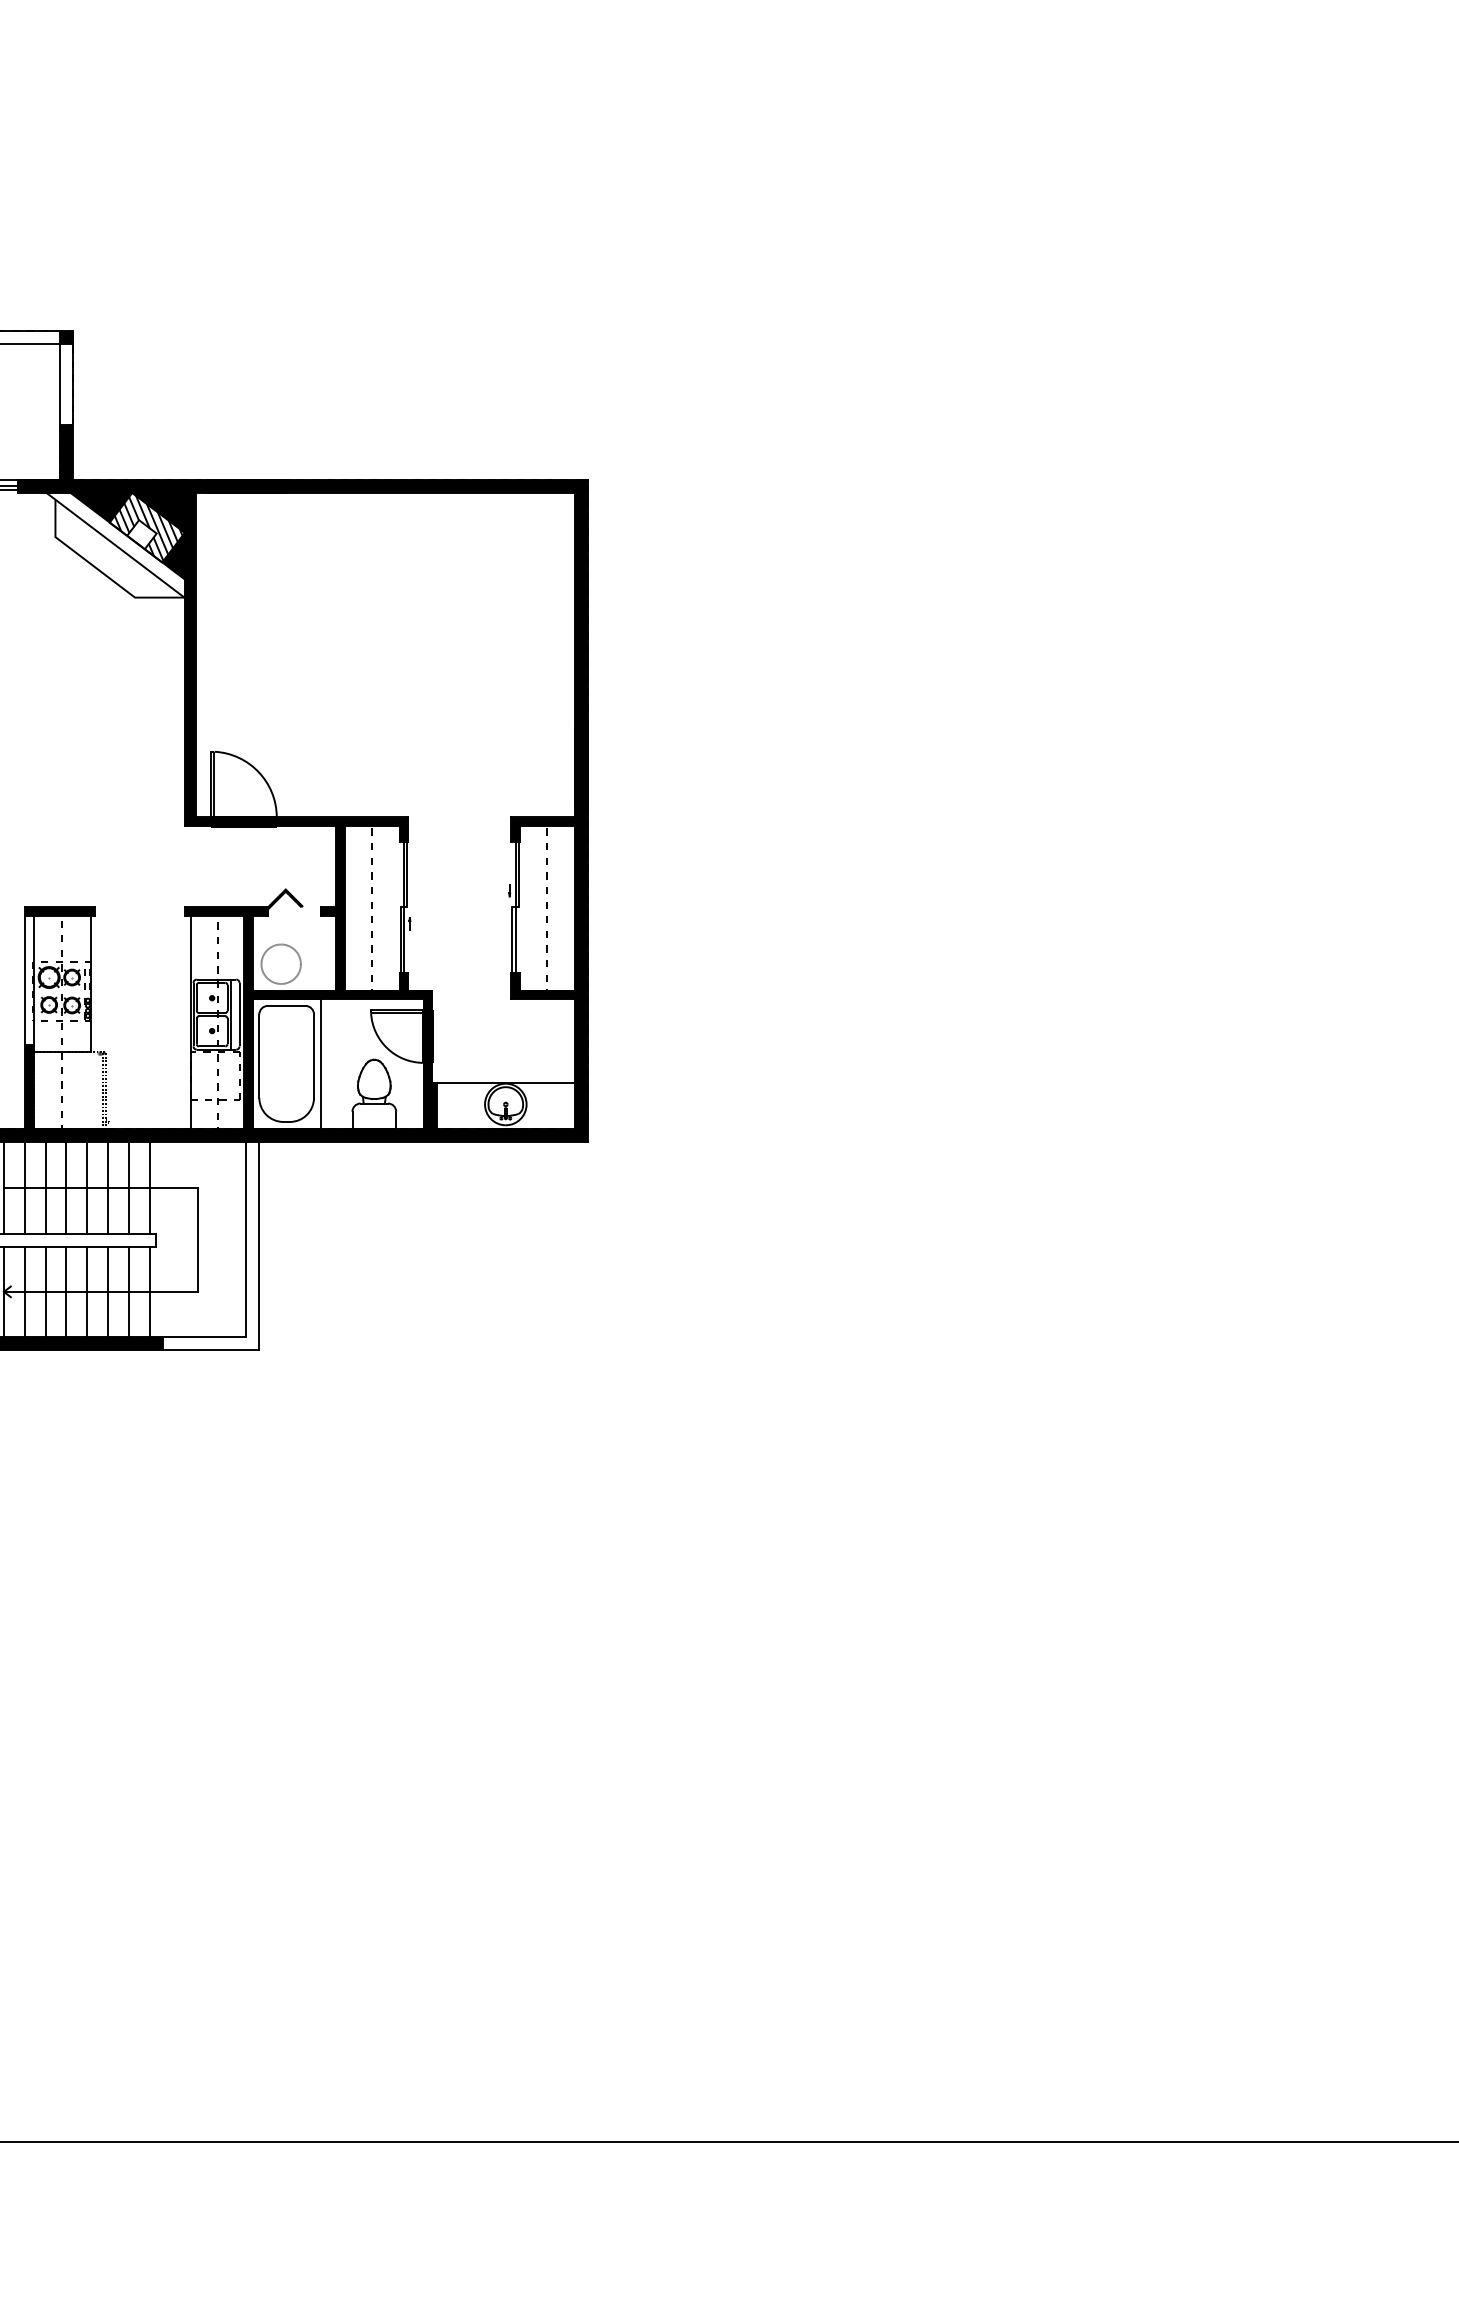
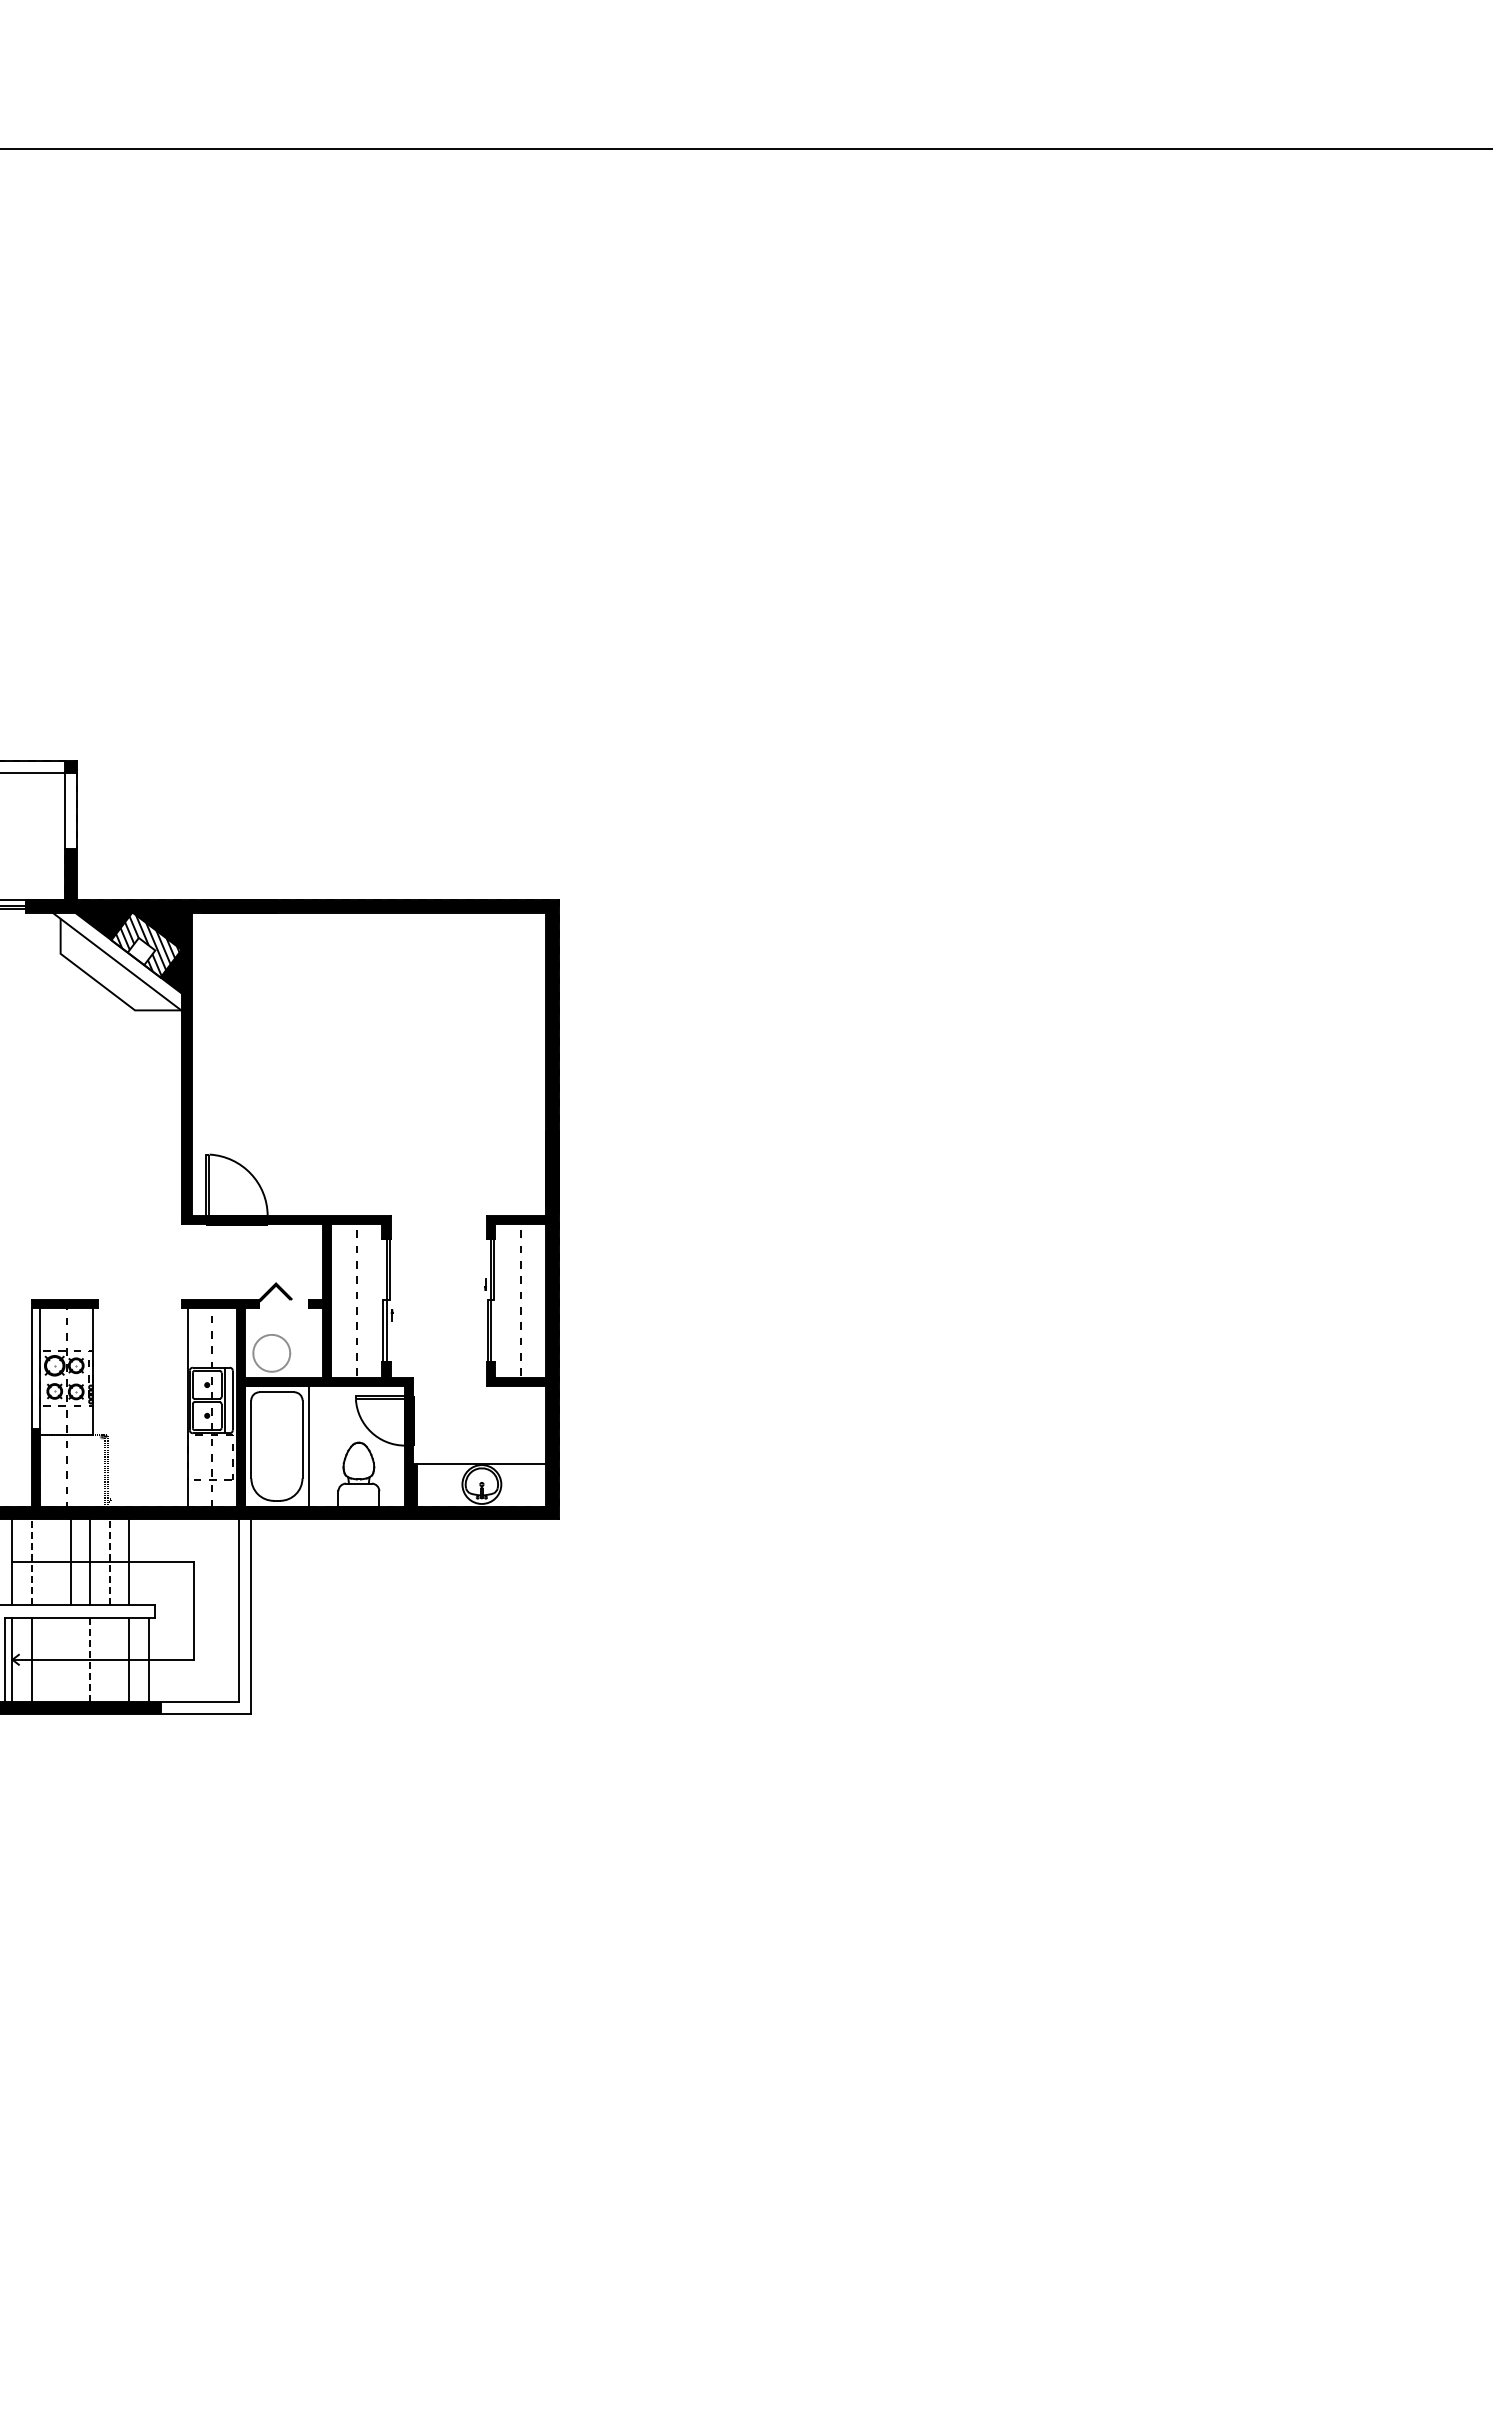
line: (24, 1186) -> (31, 1561), solid -> dashed
line: (107, 1186) -> (109, 1561), solid -> dashed
line: (45, 1187) -> (51, 1562), removed
line: (149, 1187) -> (148, 1562), removed
line: (45, 1291) -> (51, 1659), removed
line: (65, 1291) -> (70, 1659), removed
line: (107, 1291) -> (109, 1659), removed
line: (87, 1292) -> (90, 1660), solid -> dashed

